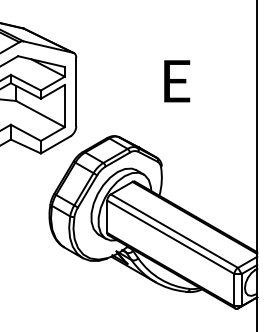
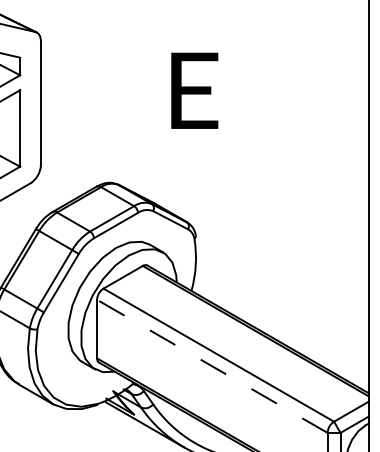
text: (177, 81) -> (195, 91), moved
line: (170, 237) -> (211, 366), solid -> dashed

